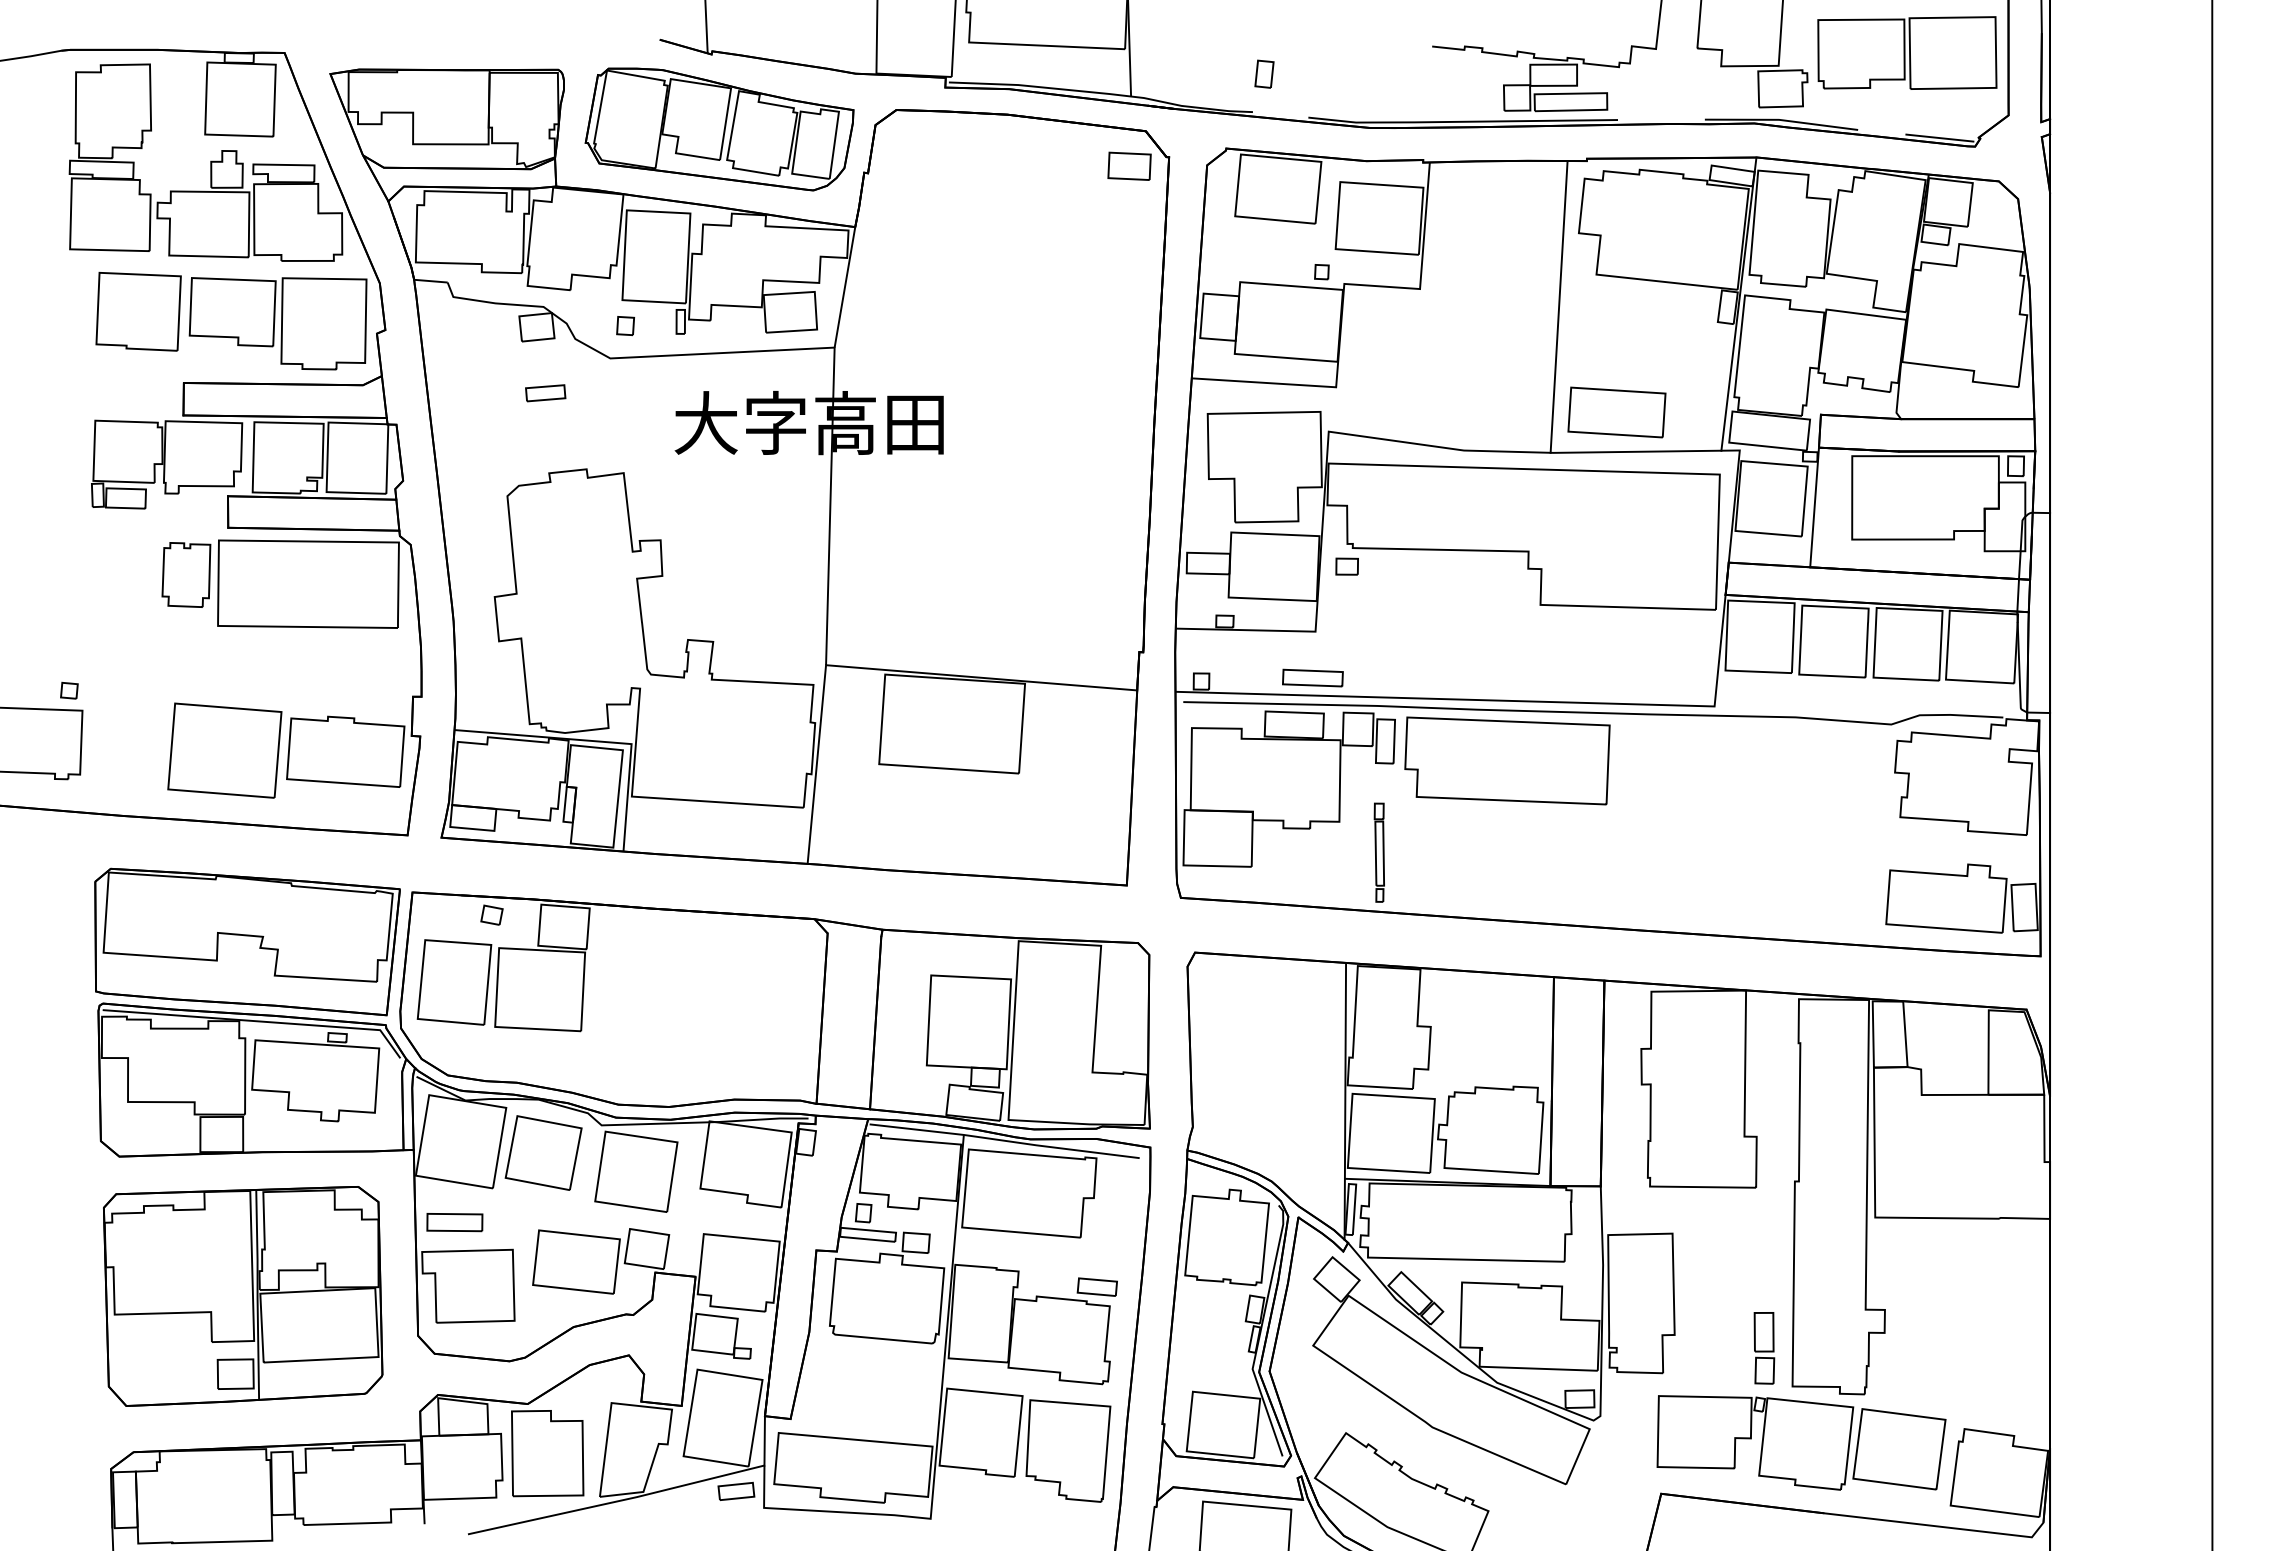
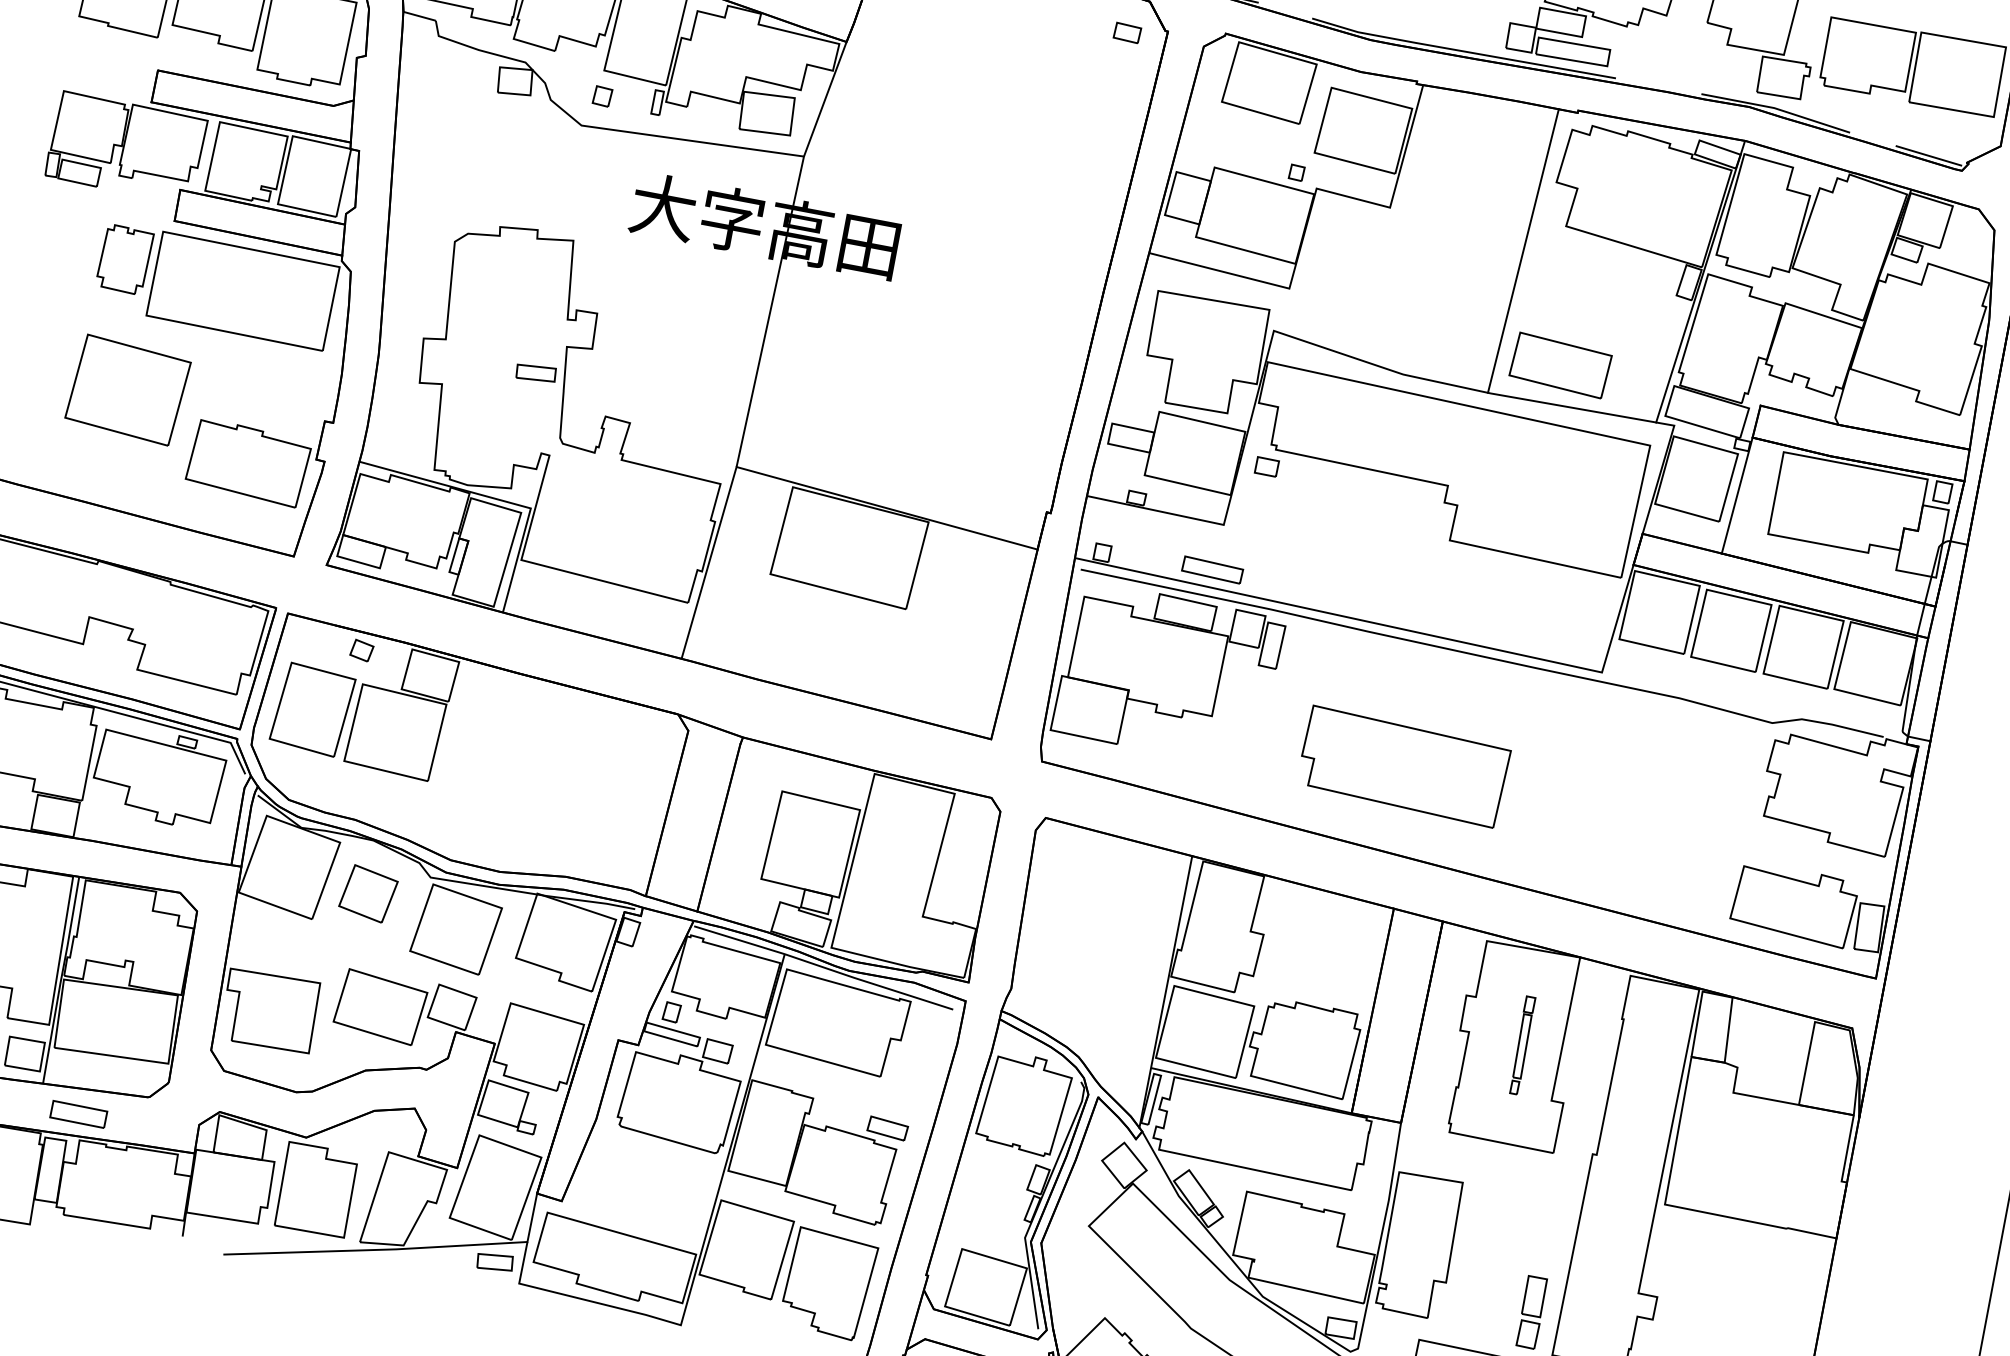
part: (1129, 165) -> (1127, 32), size x0.6
part: (545, 393) -> (535, 373), moved
part: (224, 750) -> (127, 389), moved
part: (1507, 760) -> (1404, 766), moved
part: (1378, 852) -> (1521, 1045), moved
part: (543, 1152) -> (368, 893), size x0.7
part: (454, 1222) -> (78, 1114), moved

